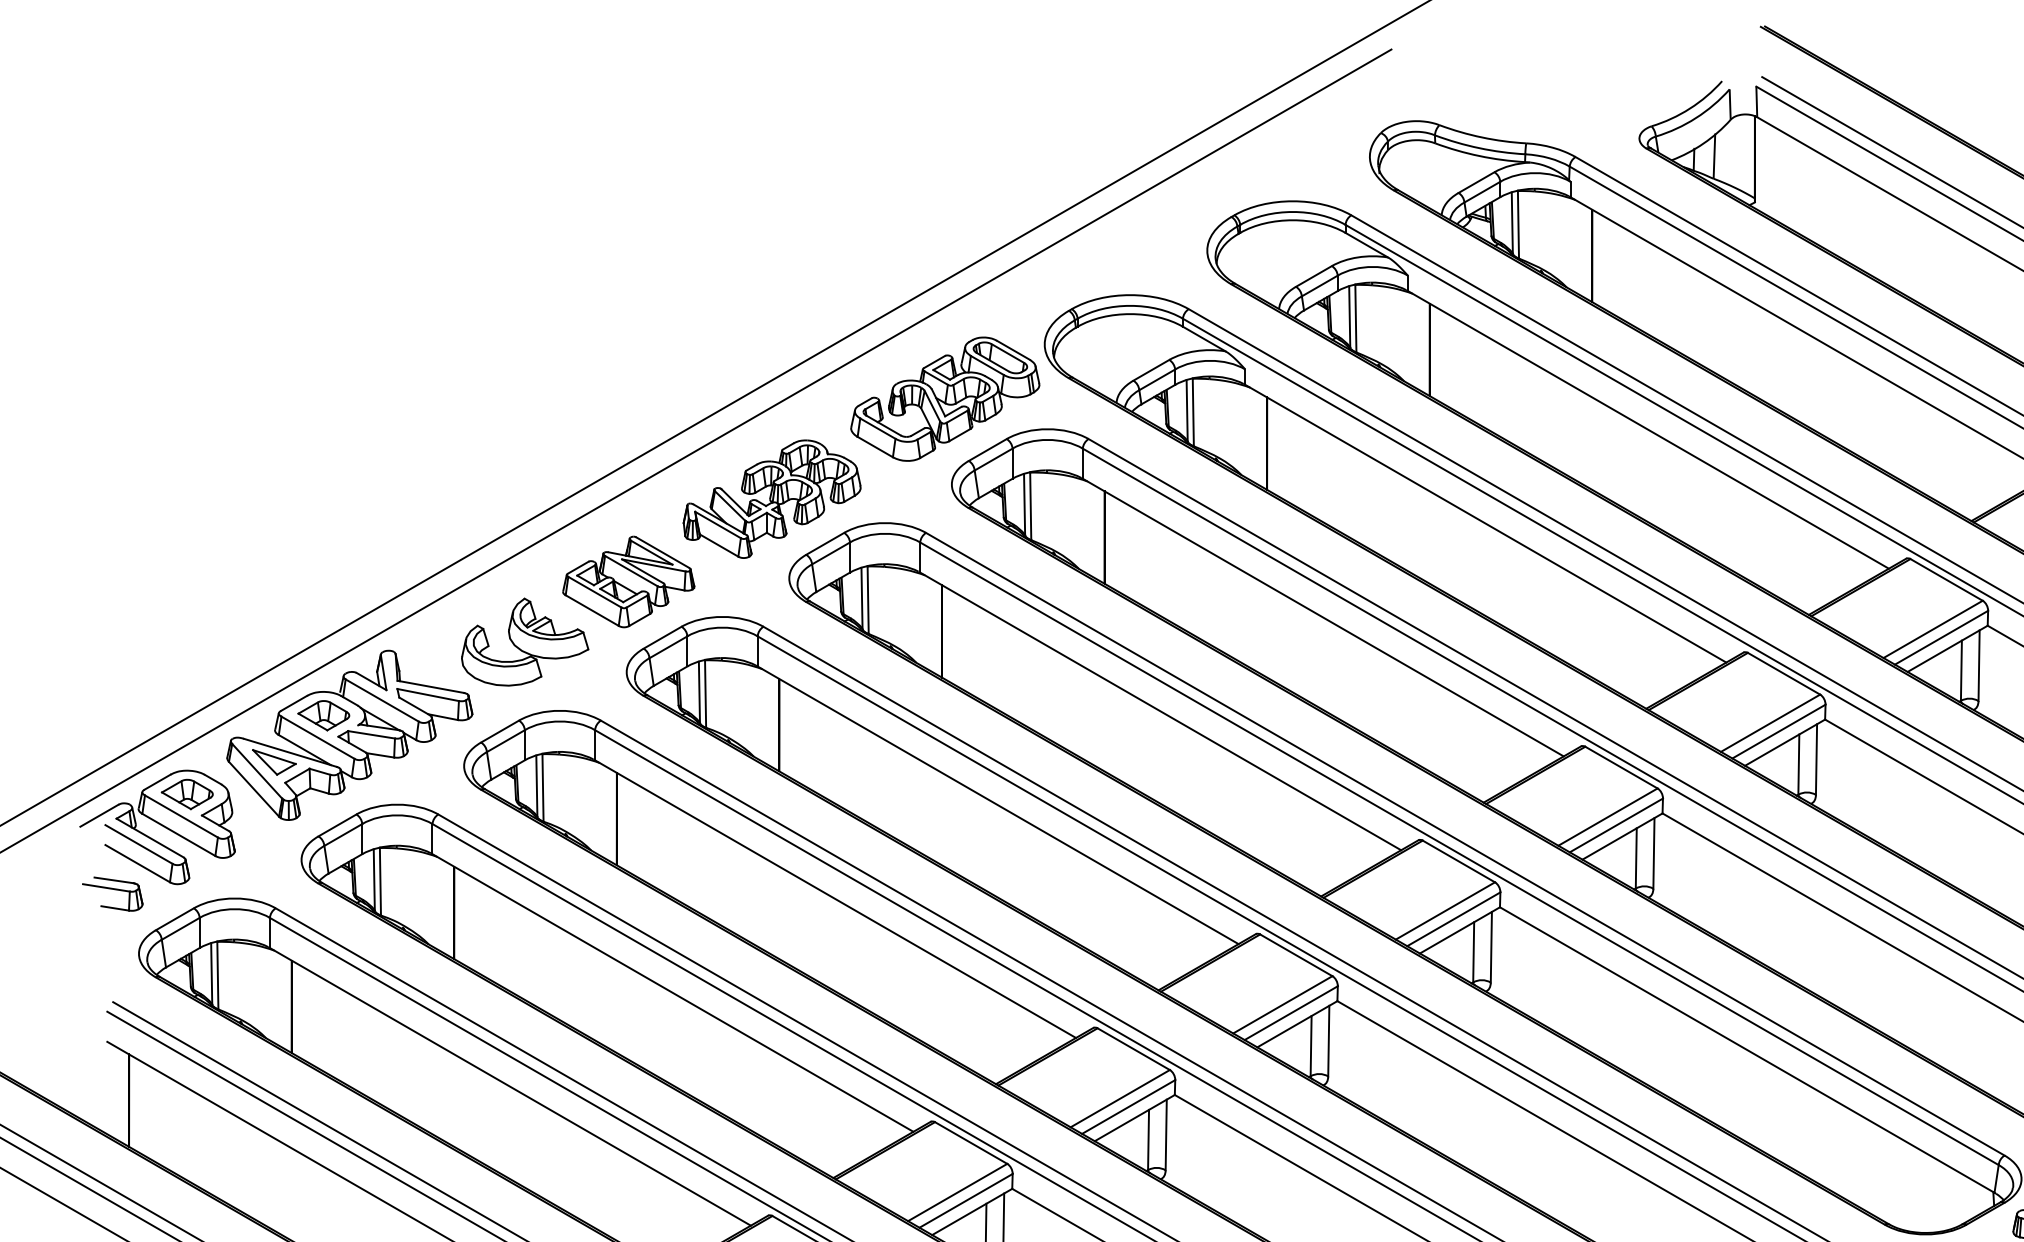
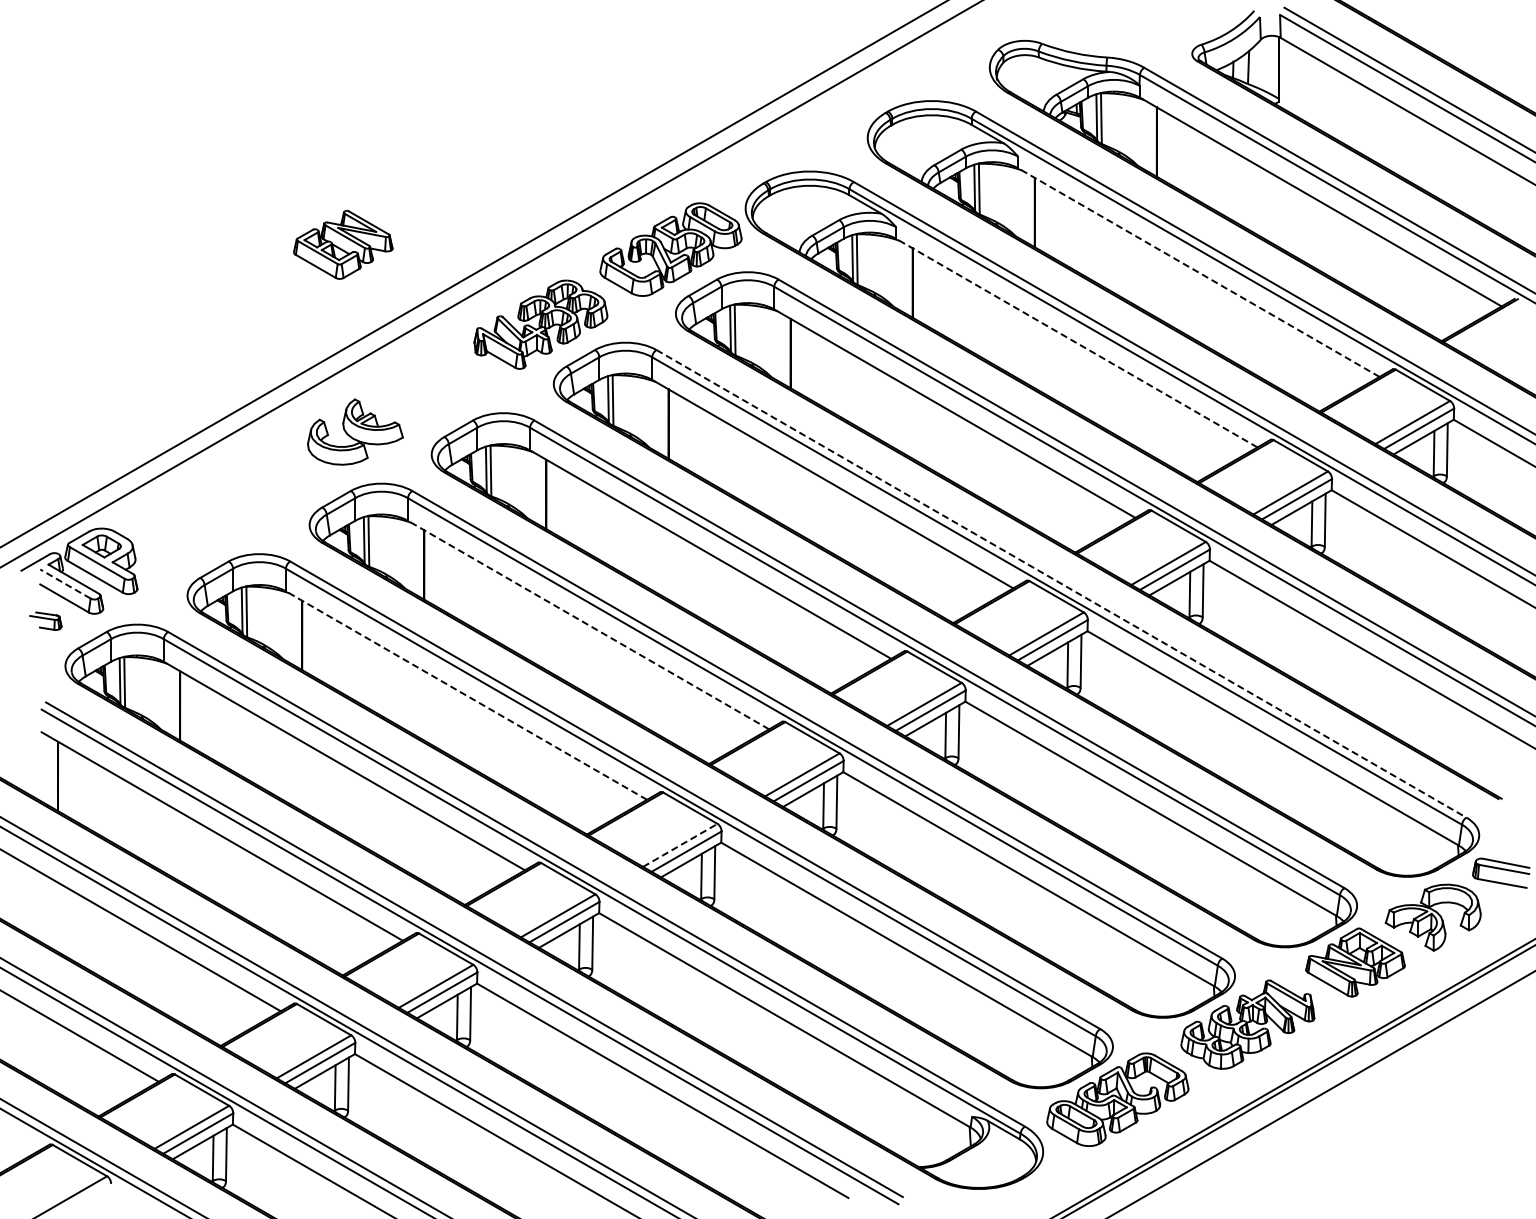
line: (1649, 429) -> (1199, 272), solid -> dashed
line: (1485, 524) -> (1076, 343), solid -> dashed
part: (629, 581) -> (343, 244), moved
part: (349, 734) -> (223, 501), removed
line: (139, 843) -> (65, 583), solid -> dashed
line: (1465, 843) -> (1061, 583), solid -> dashed
part: (112, 893) -> (45, 620), size x0.7
line: (835, 899) -> (588, 625), solid -> dashed
line: (673, 992) -> (466, 695), solid -> dashed
line: (957, 1192) -> (680, 845), solid -> dashed

